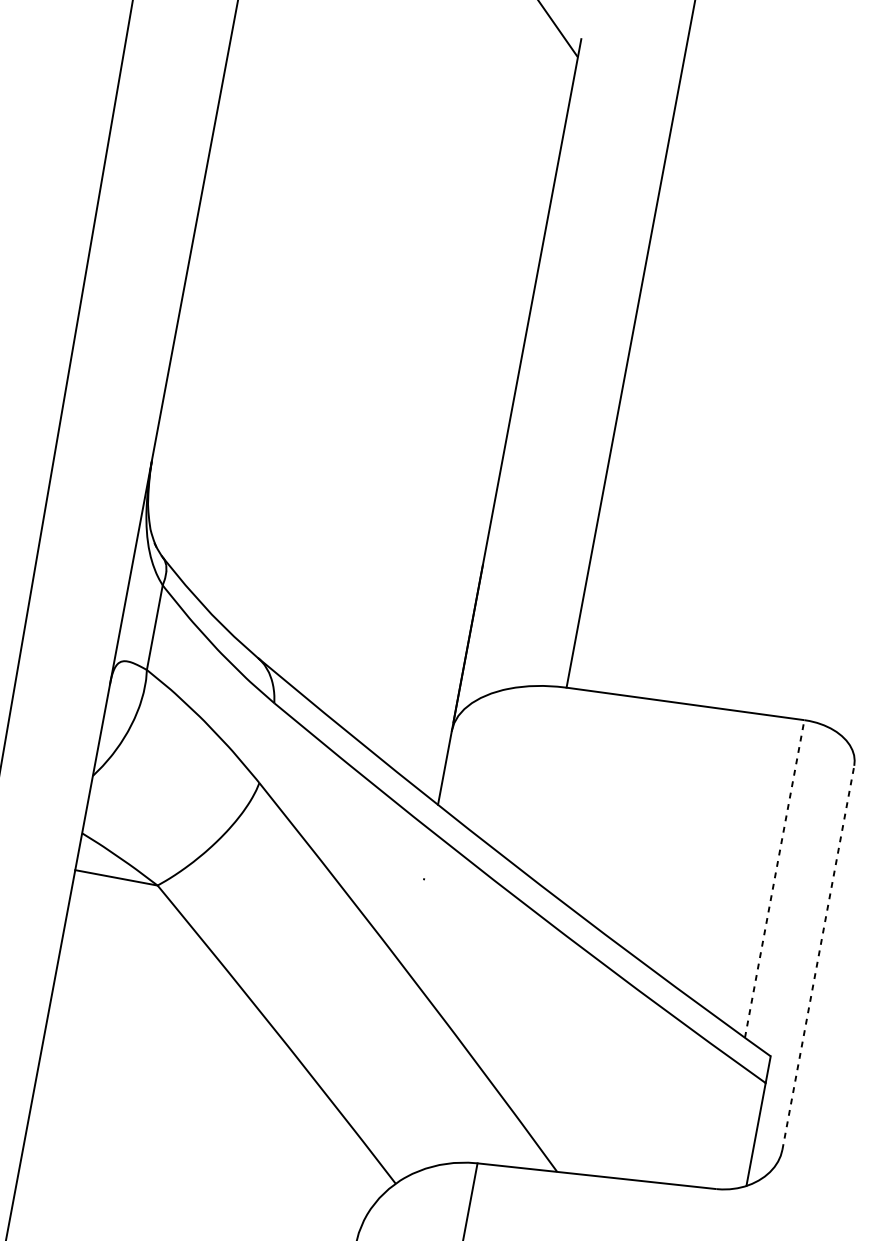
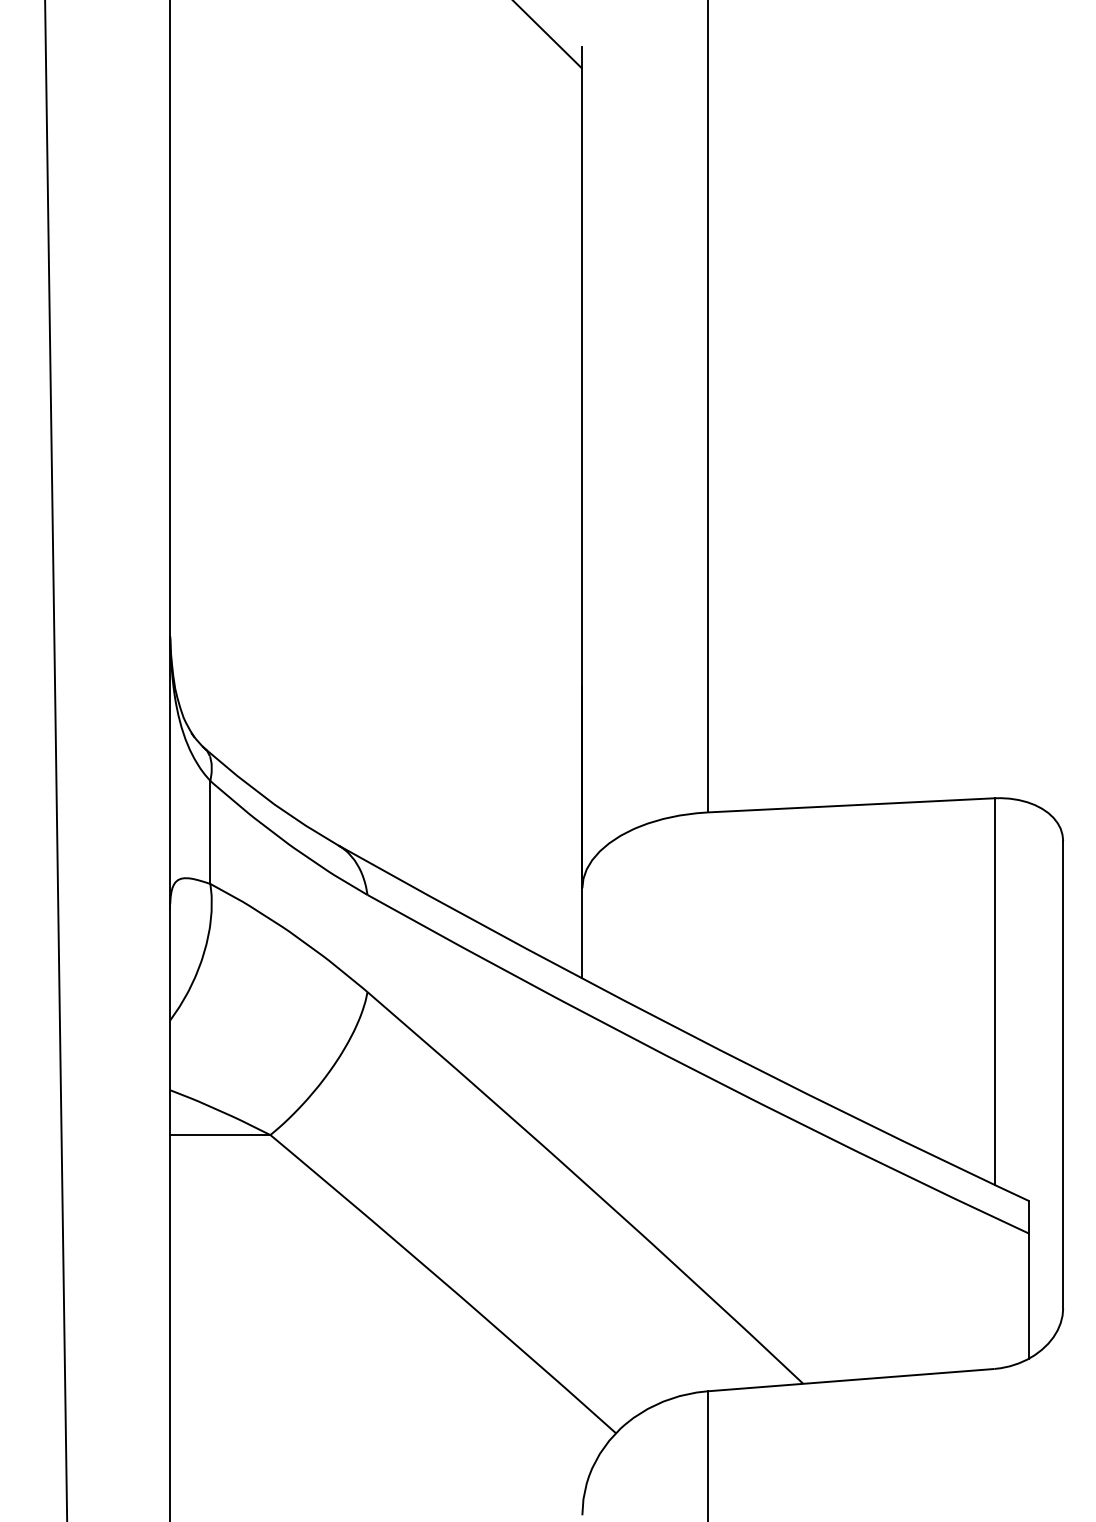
line: (774, 878) -> (994, 991), dashed -> solid
line: (818, 957) -> (1063, 1074), dashed -> solid

